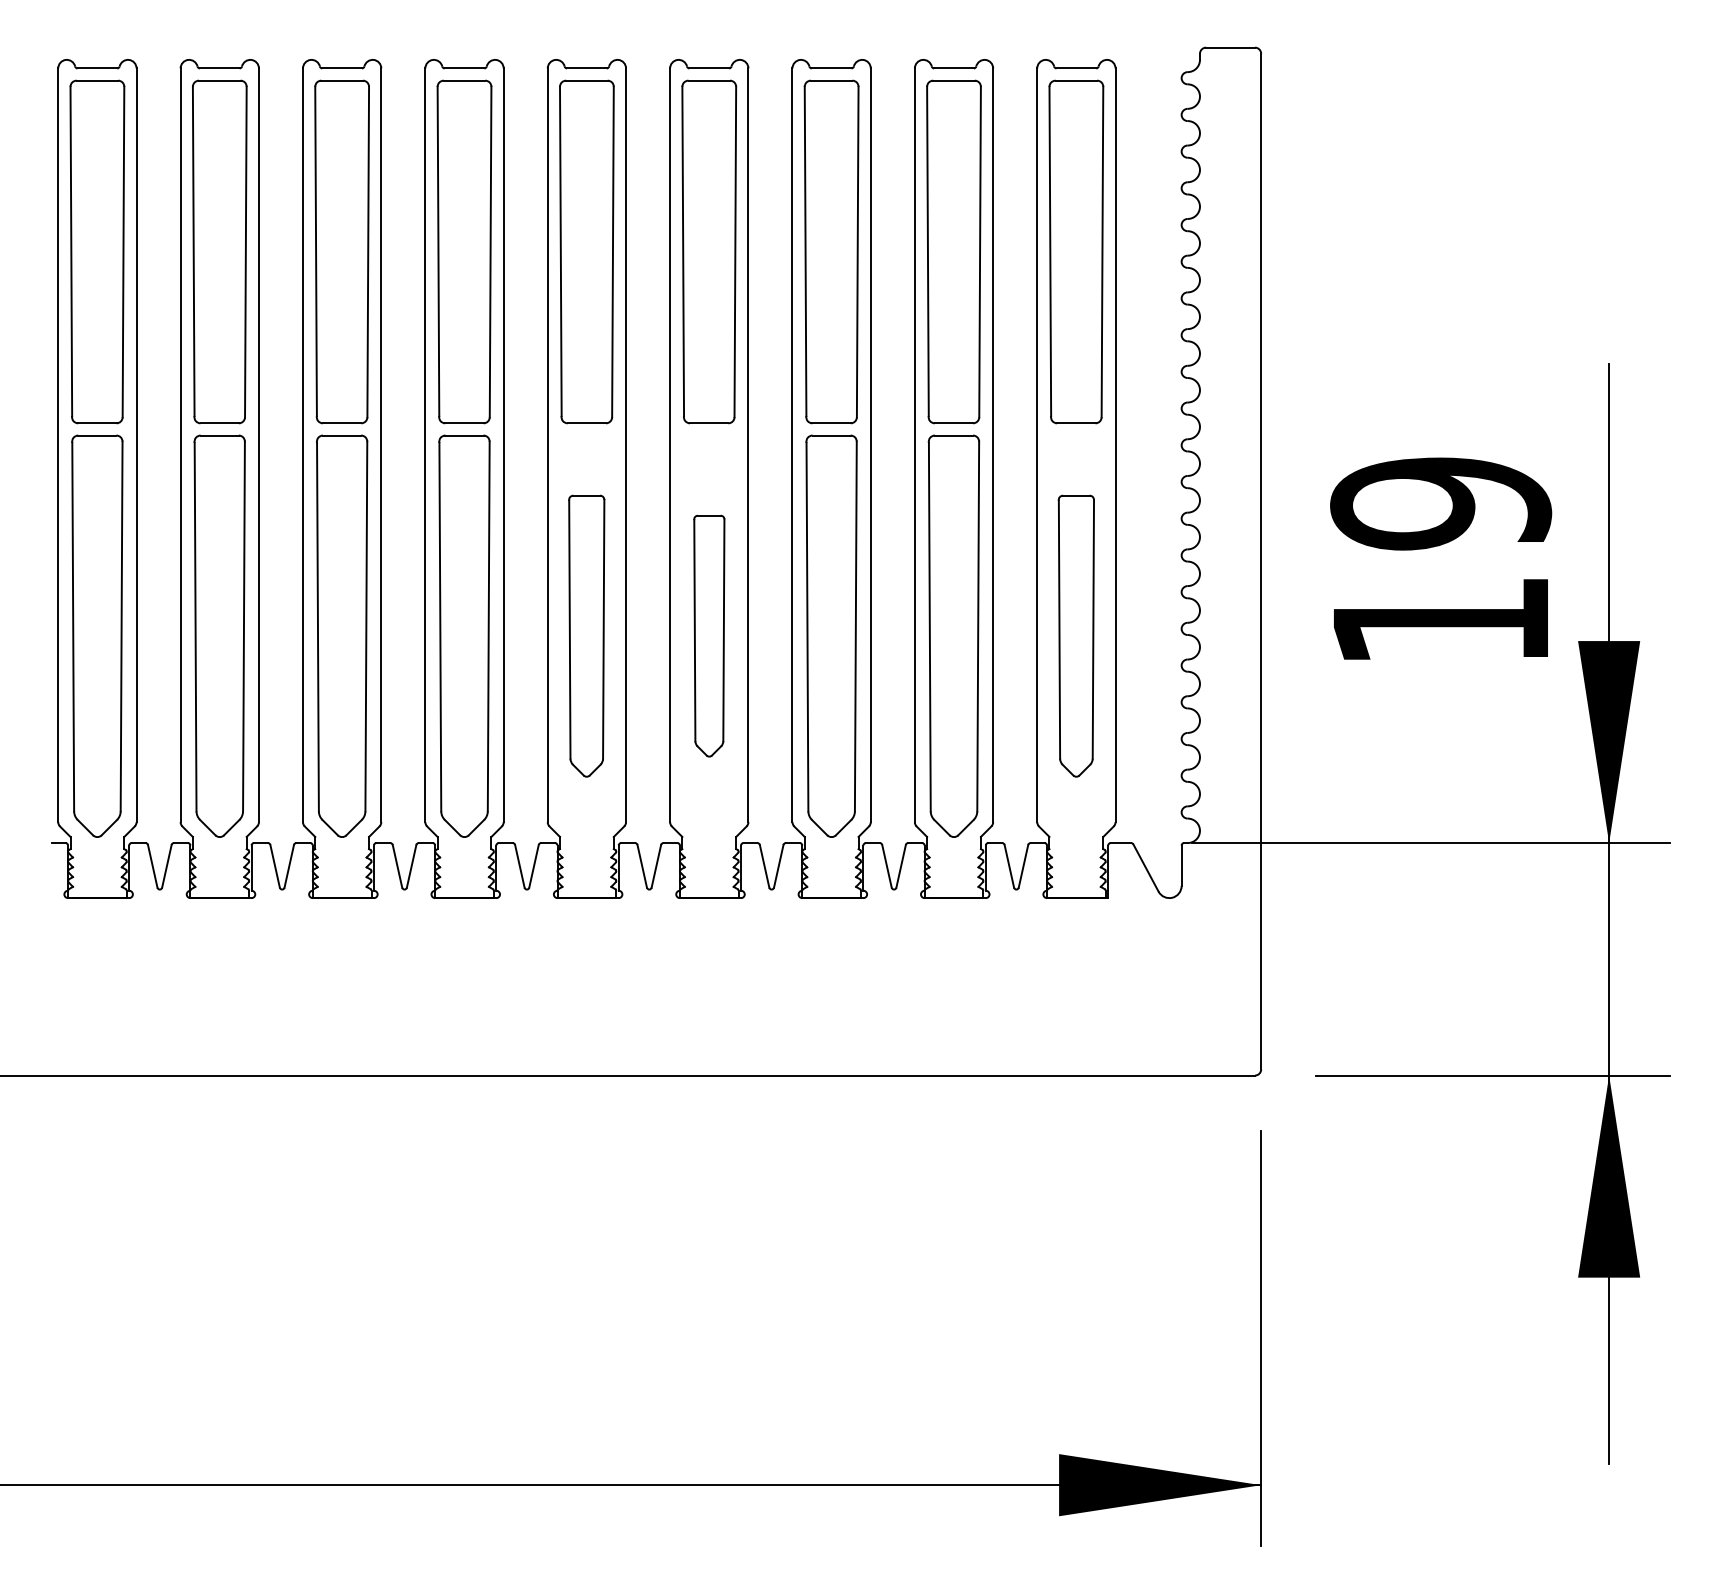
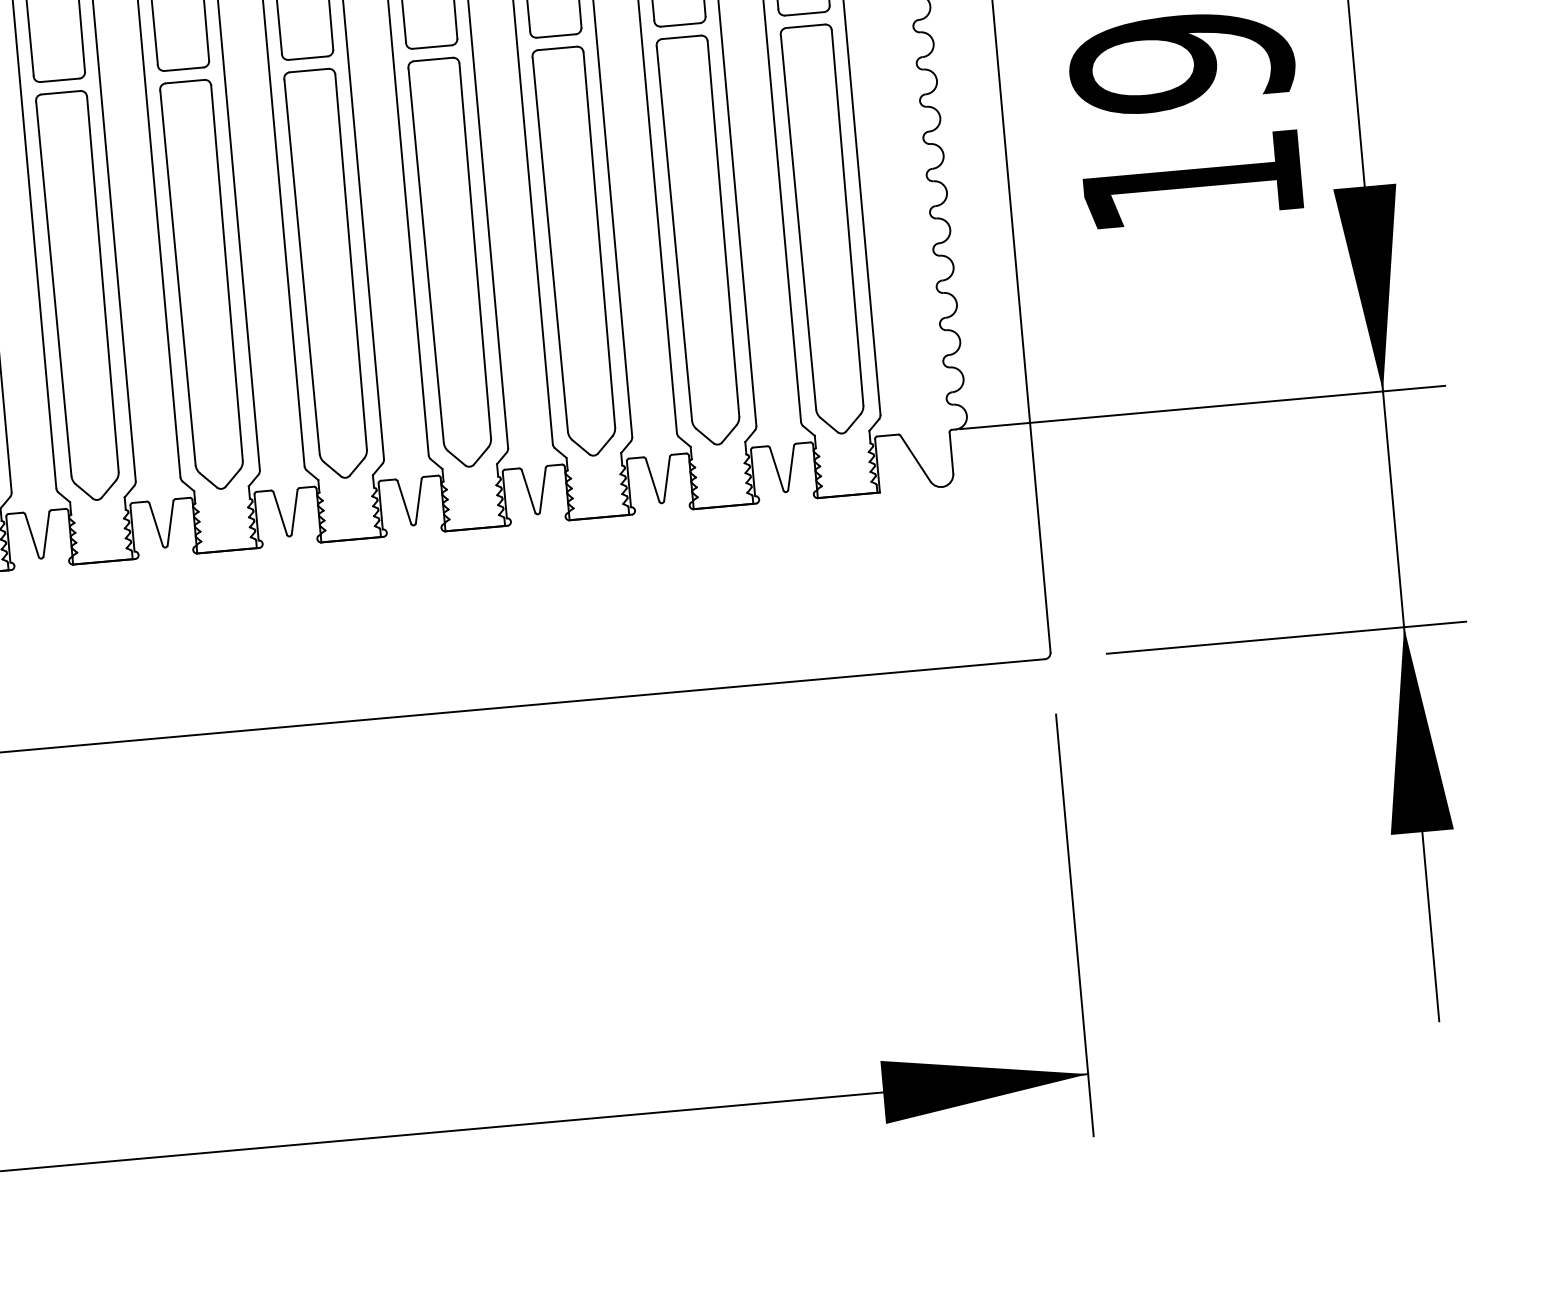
part: (586, 635) -> (326, 273), size x1.43
part: (709, 635) -> (451, 262), size x1.67
part: (1076, 635) -> (823, 229), size x1.43

